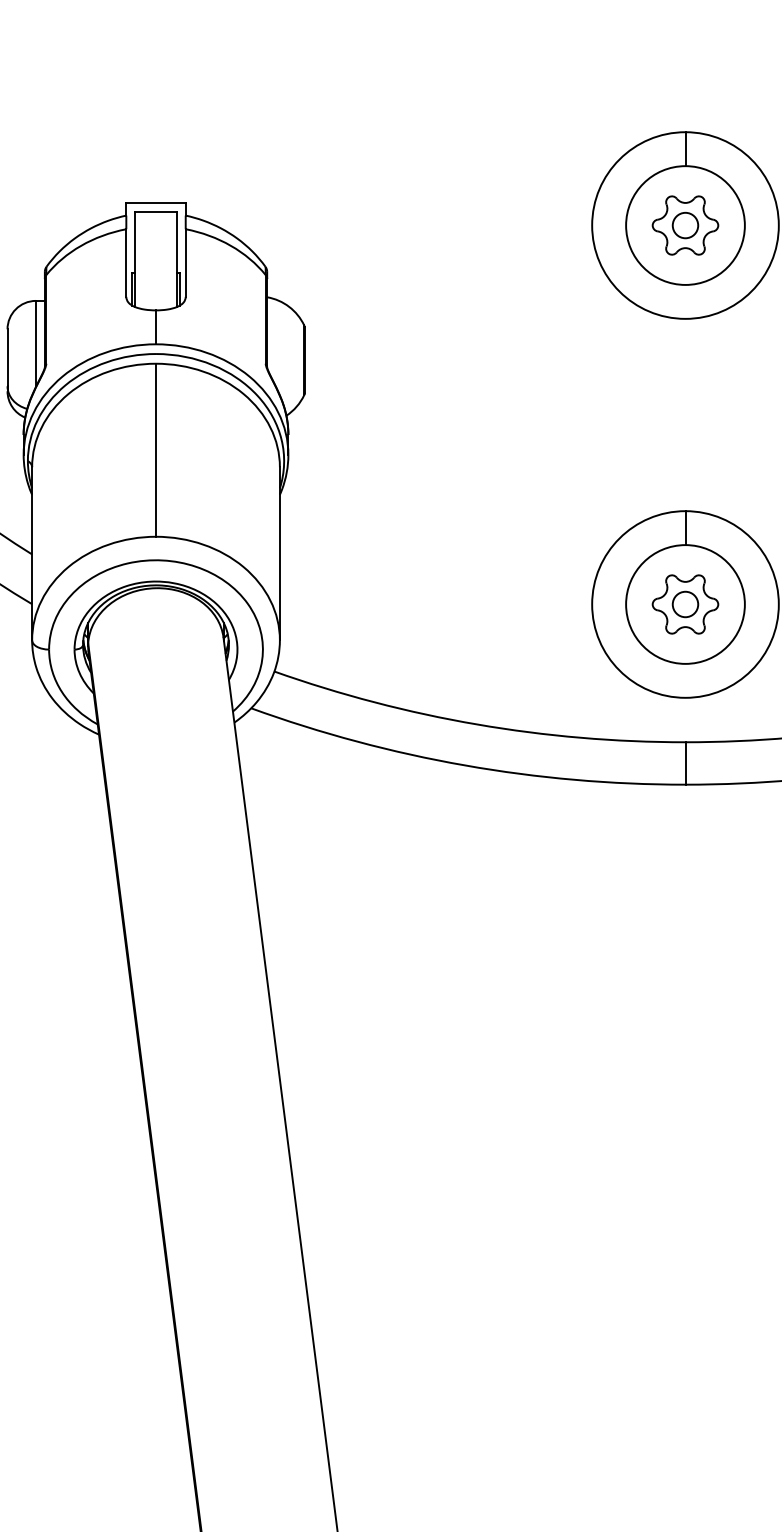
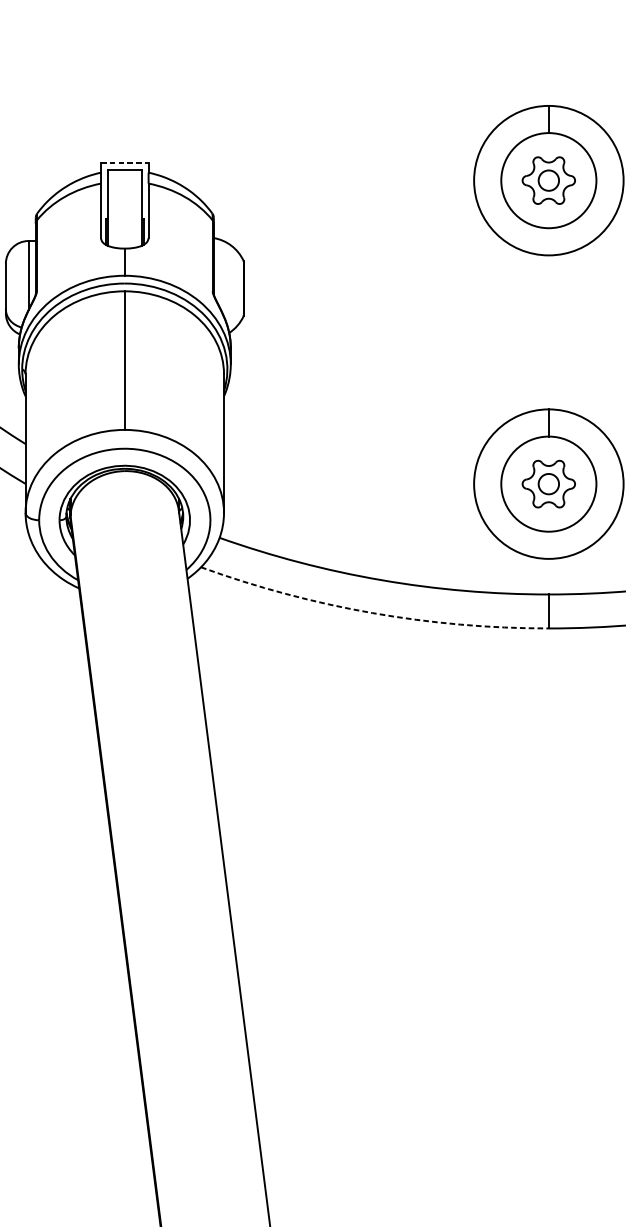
line: (156, 203) -> (125, 162), solid -> dashed
arc: (465, 765) -> (372, 613), solid -> dashed

